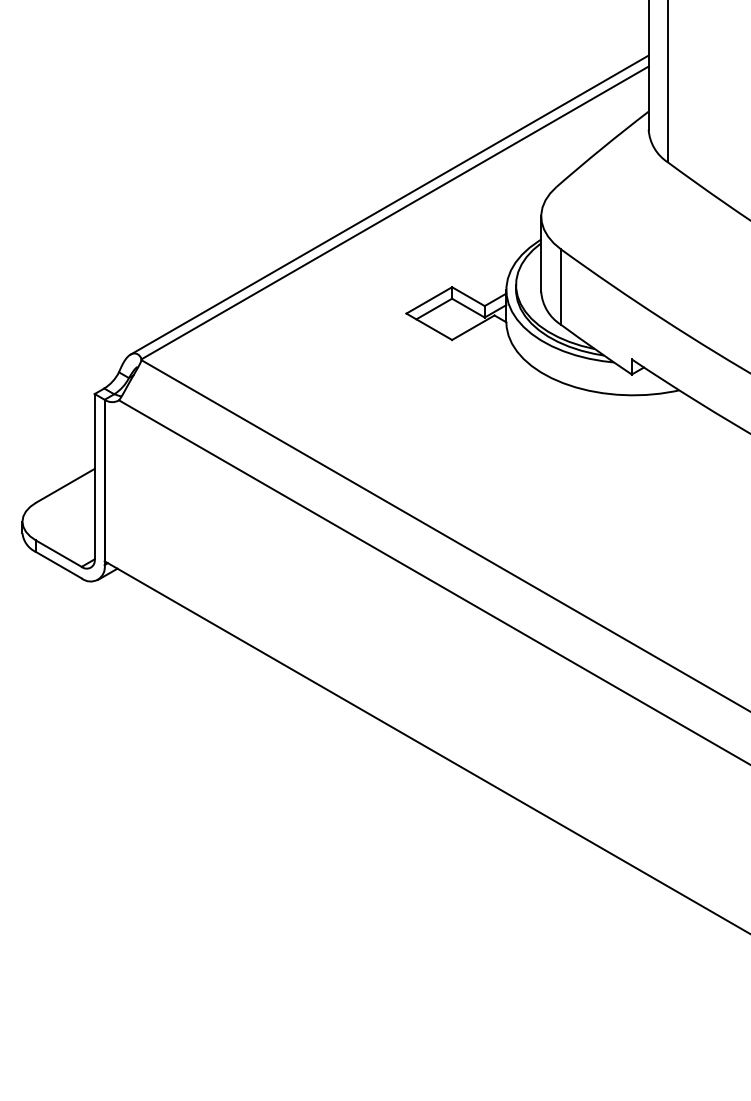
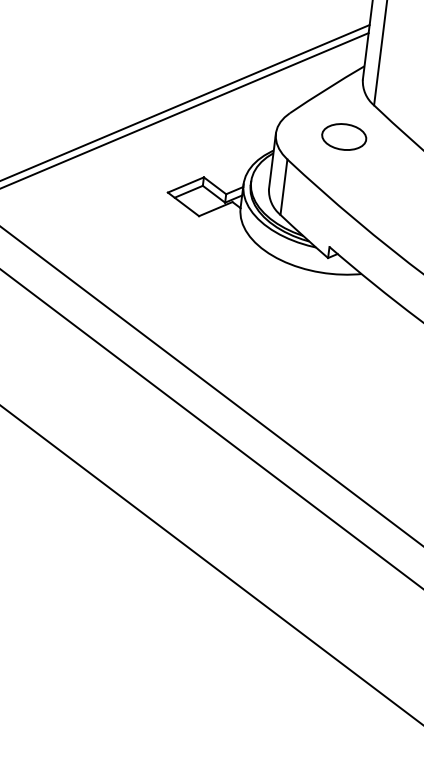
part: (632, 209) -> (343, 136), added

